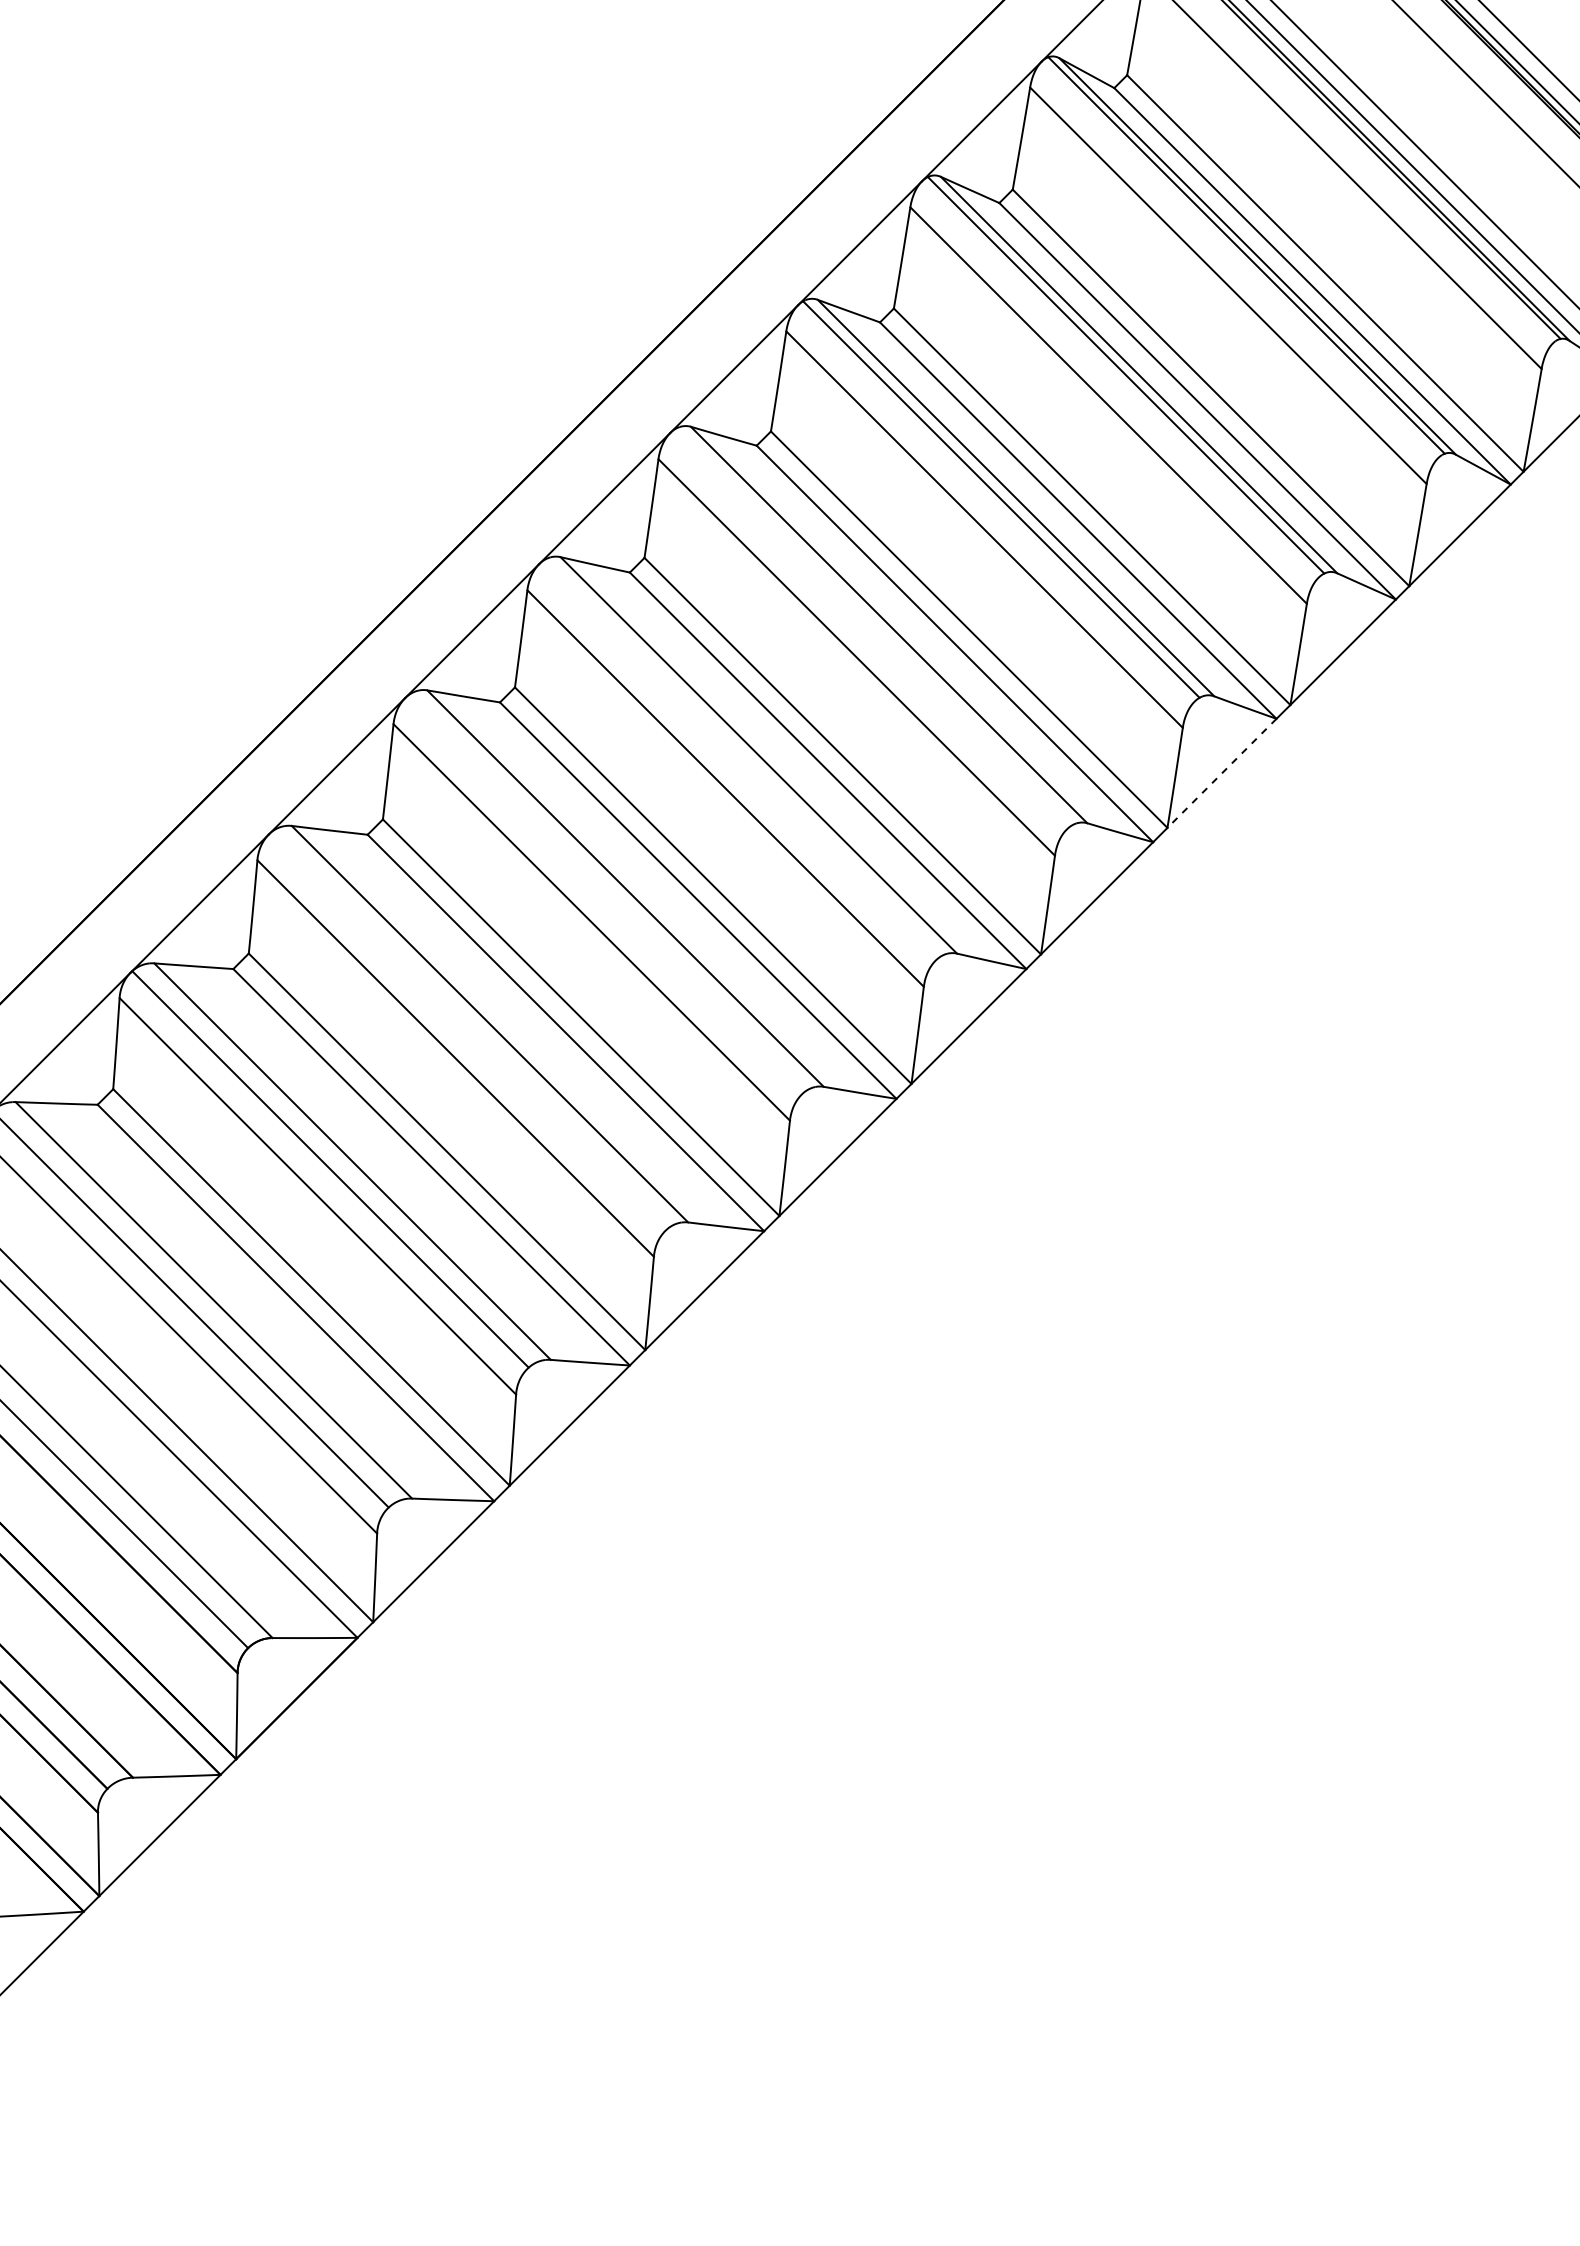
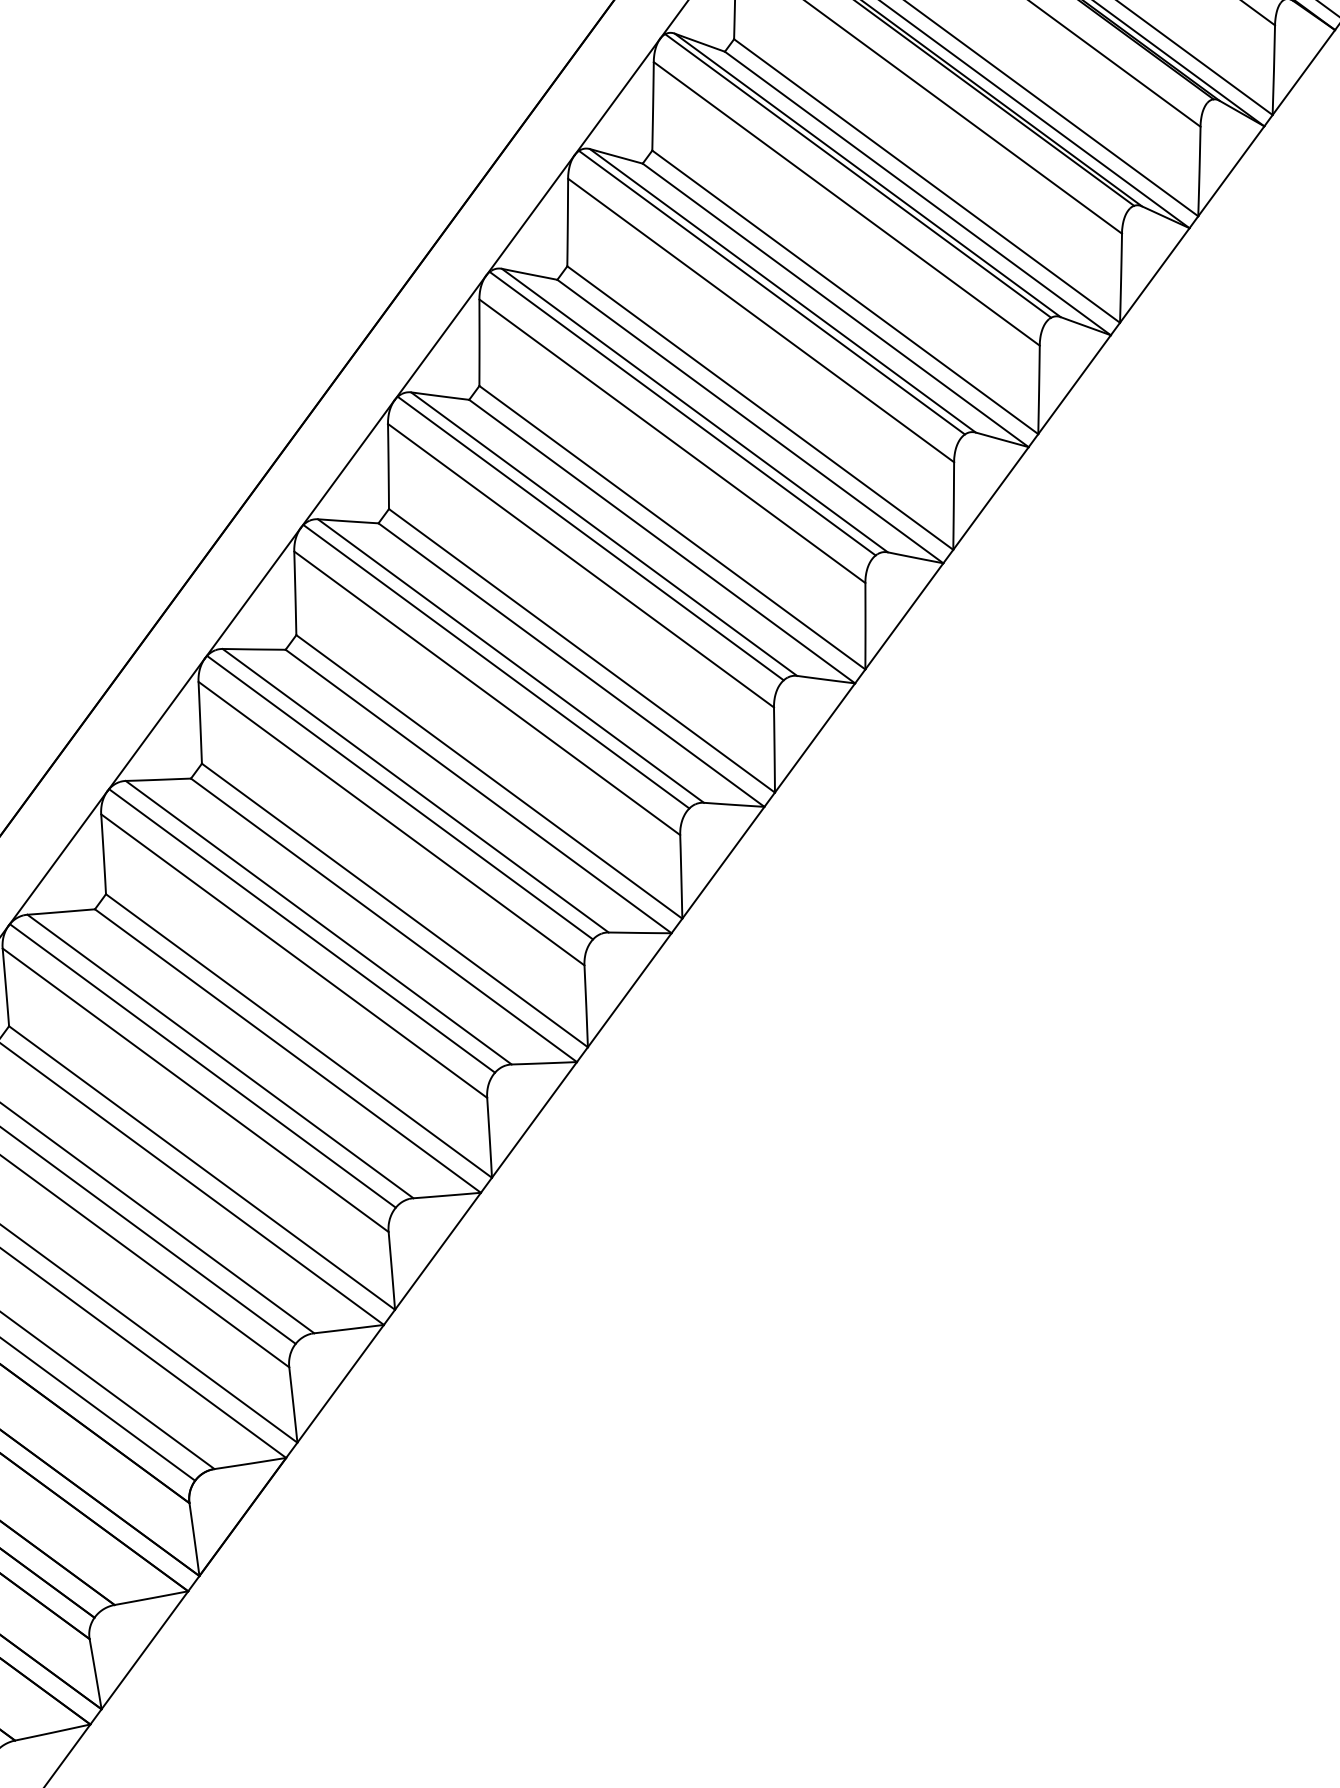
line: (872, 627) -> (590, 538), added
line: (740, 759) -> (496, 666), added
line: (1221, 773) -> (903, 616), dashed -> solid
line: (605, 893) -> (399, 797), added
line: (469, 1030) -> (302, 930), added

